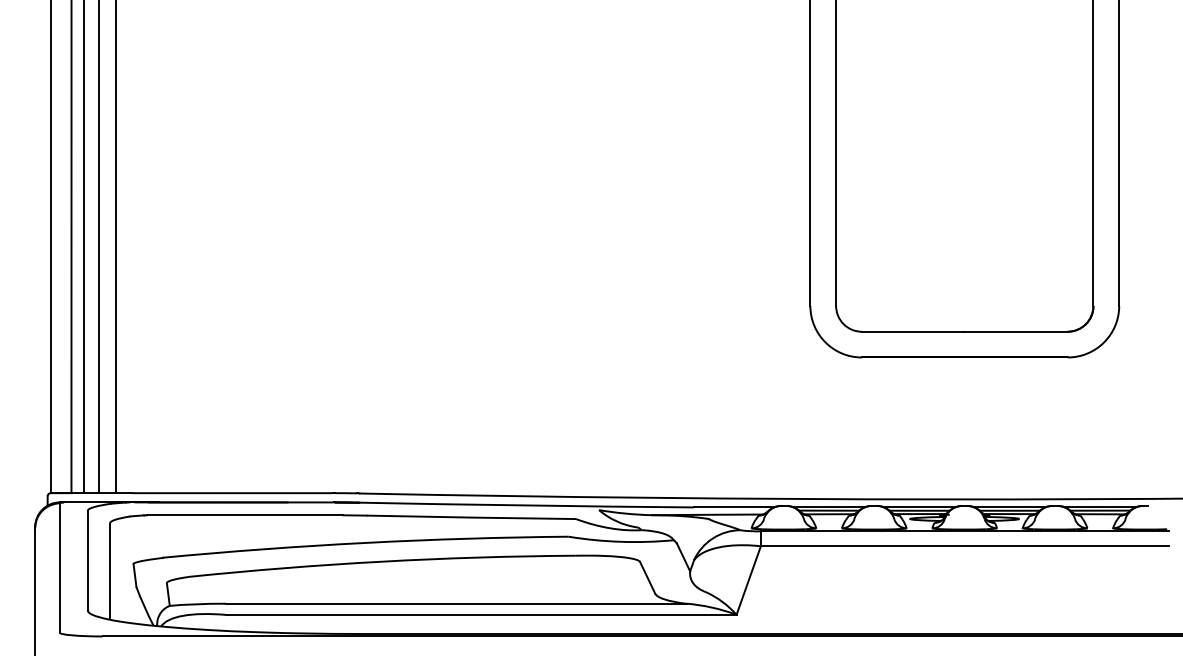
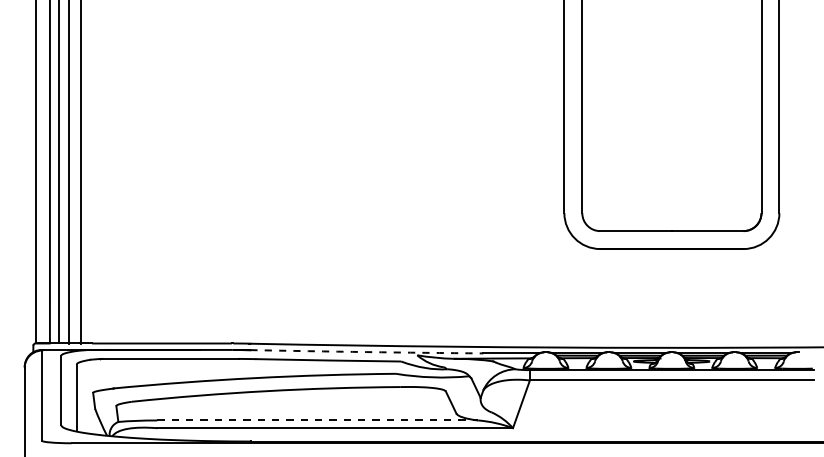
arc: (526, 506) -> (366, 352), solid -> dashed
line: (457, 603) -> (318, 420), solid -> dashed

